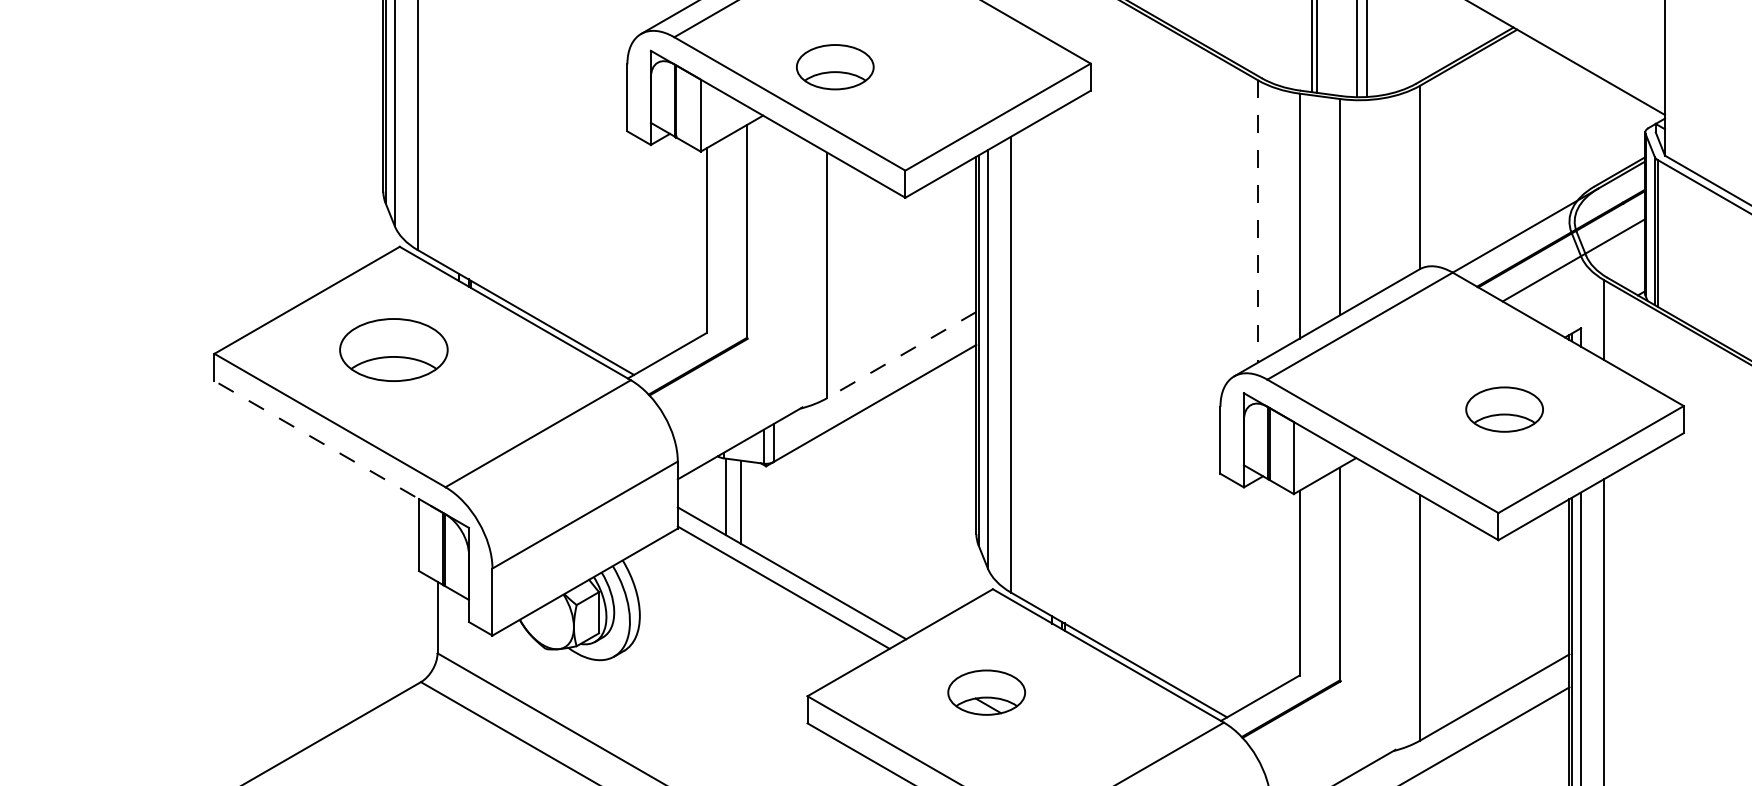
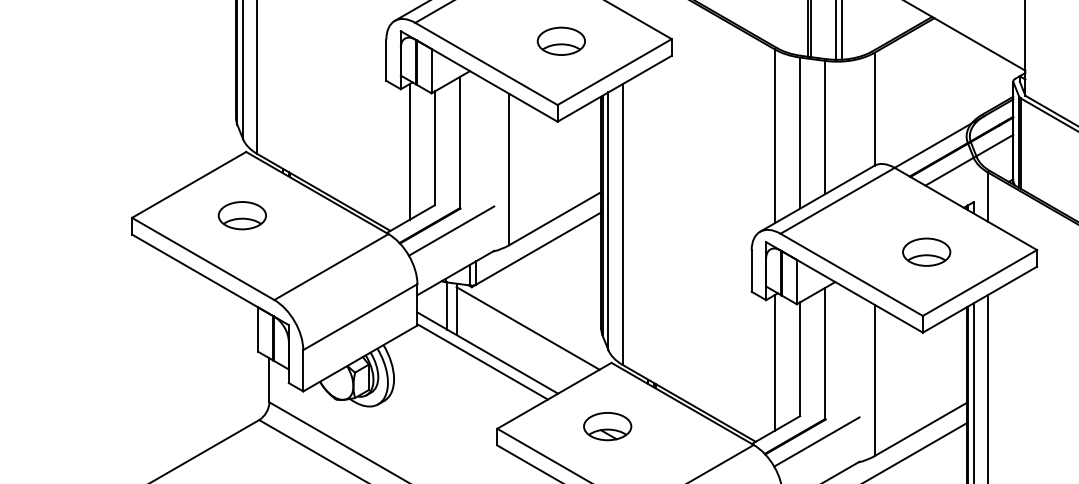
part: (833, 65) -> (560, 40), moved
line: (1257, 221) -> (774, 136), dashed -> solid
line: (664, 246) -> (409, 151), added
part: (392, 349) -> (241, 215), size x0.71
line: (900, 354) -> (554, 218), dashed -> solid
line: (733, 374) -> (451, 230), added
line: (328, 447) -> (202, 275), dashed -> solid
line: (856, 533) -> (527, 328), added
line: (1257, 588) -> (774, 362), added
line: (1325, 716) -> (816, 441), added

